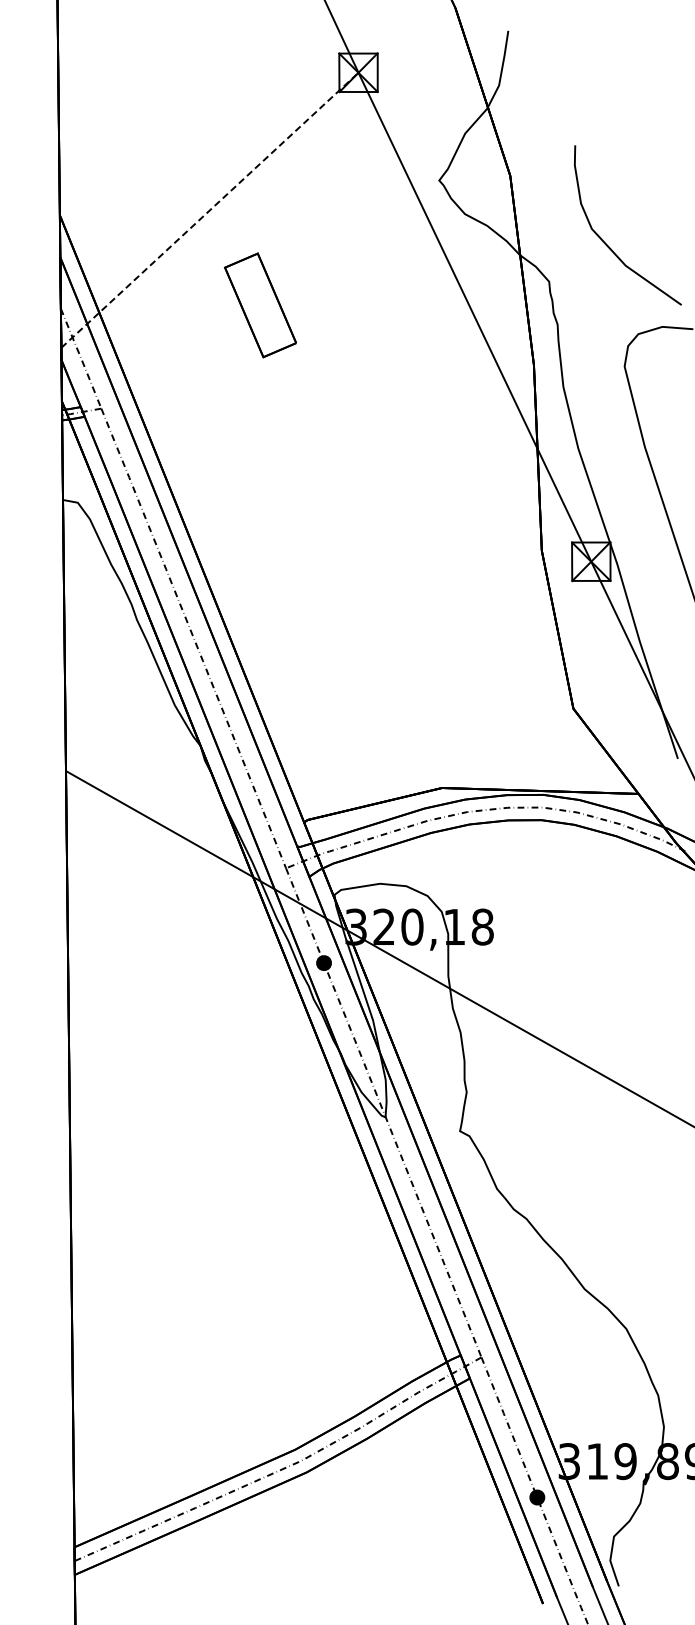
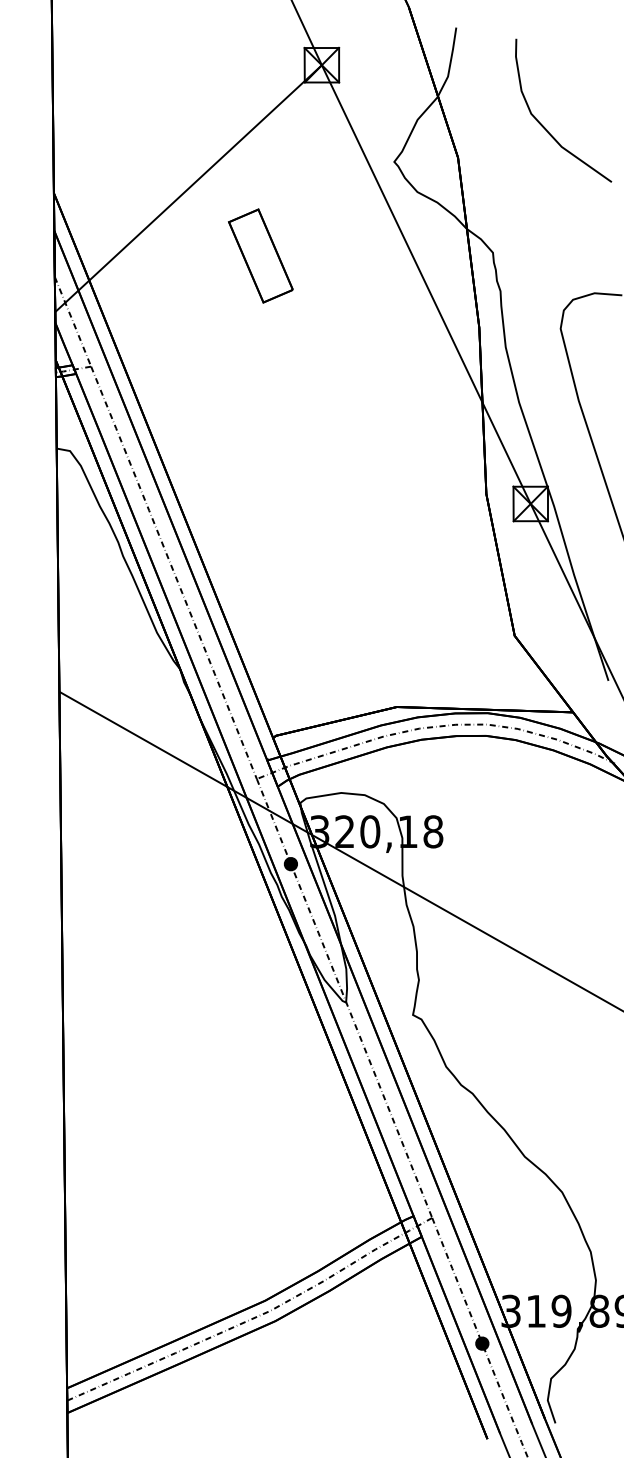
line: (210, 210) -> (189, 188), dashed -> solid
curve: (607, 244) -> (545, 127), moved
part: (260, 305) -> (260, 256), moved

